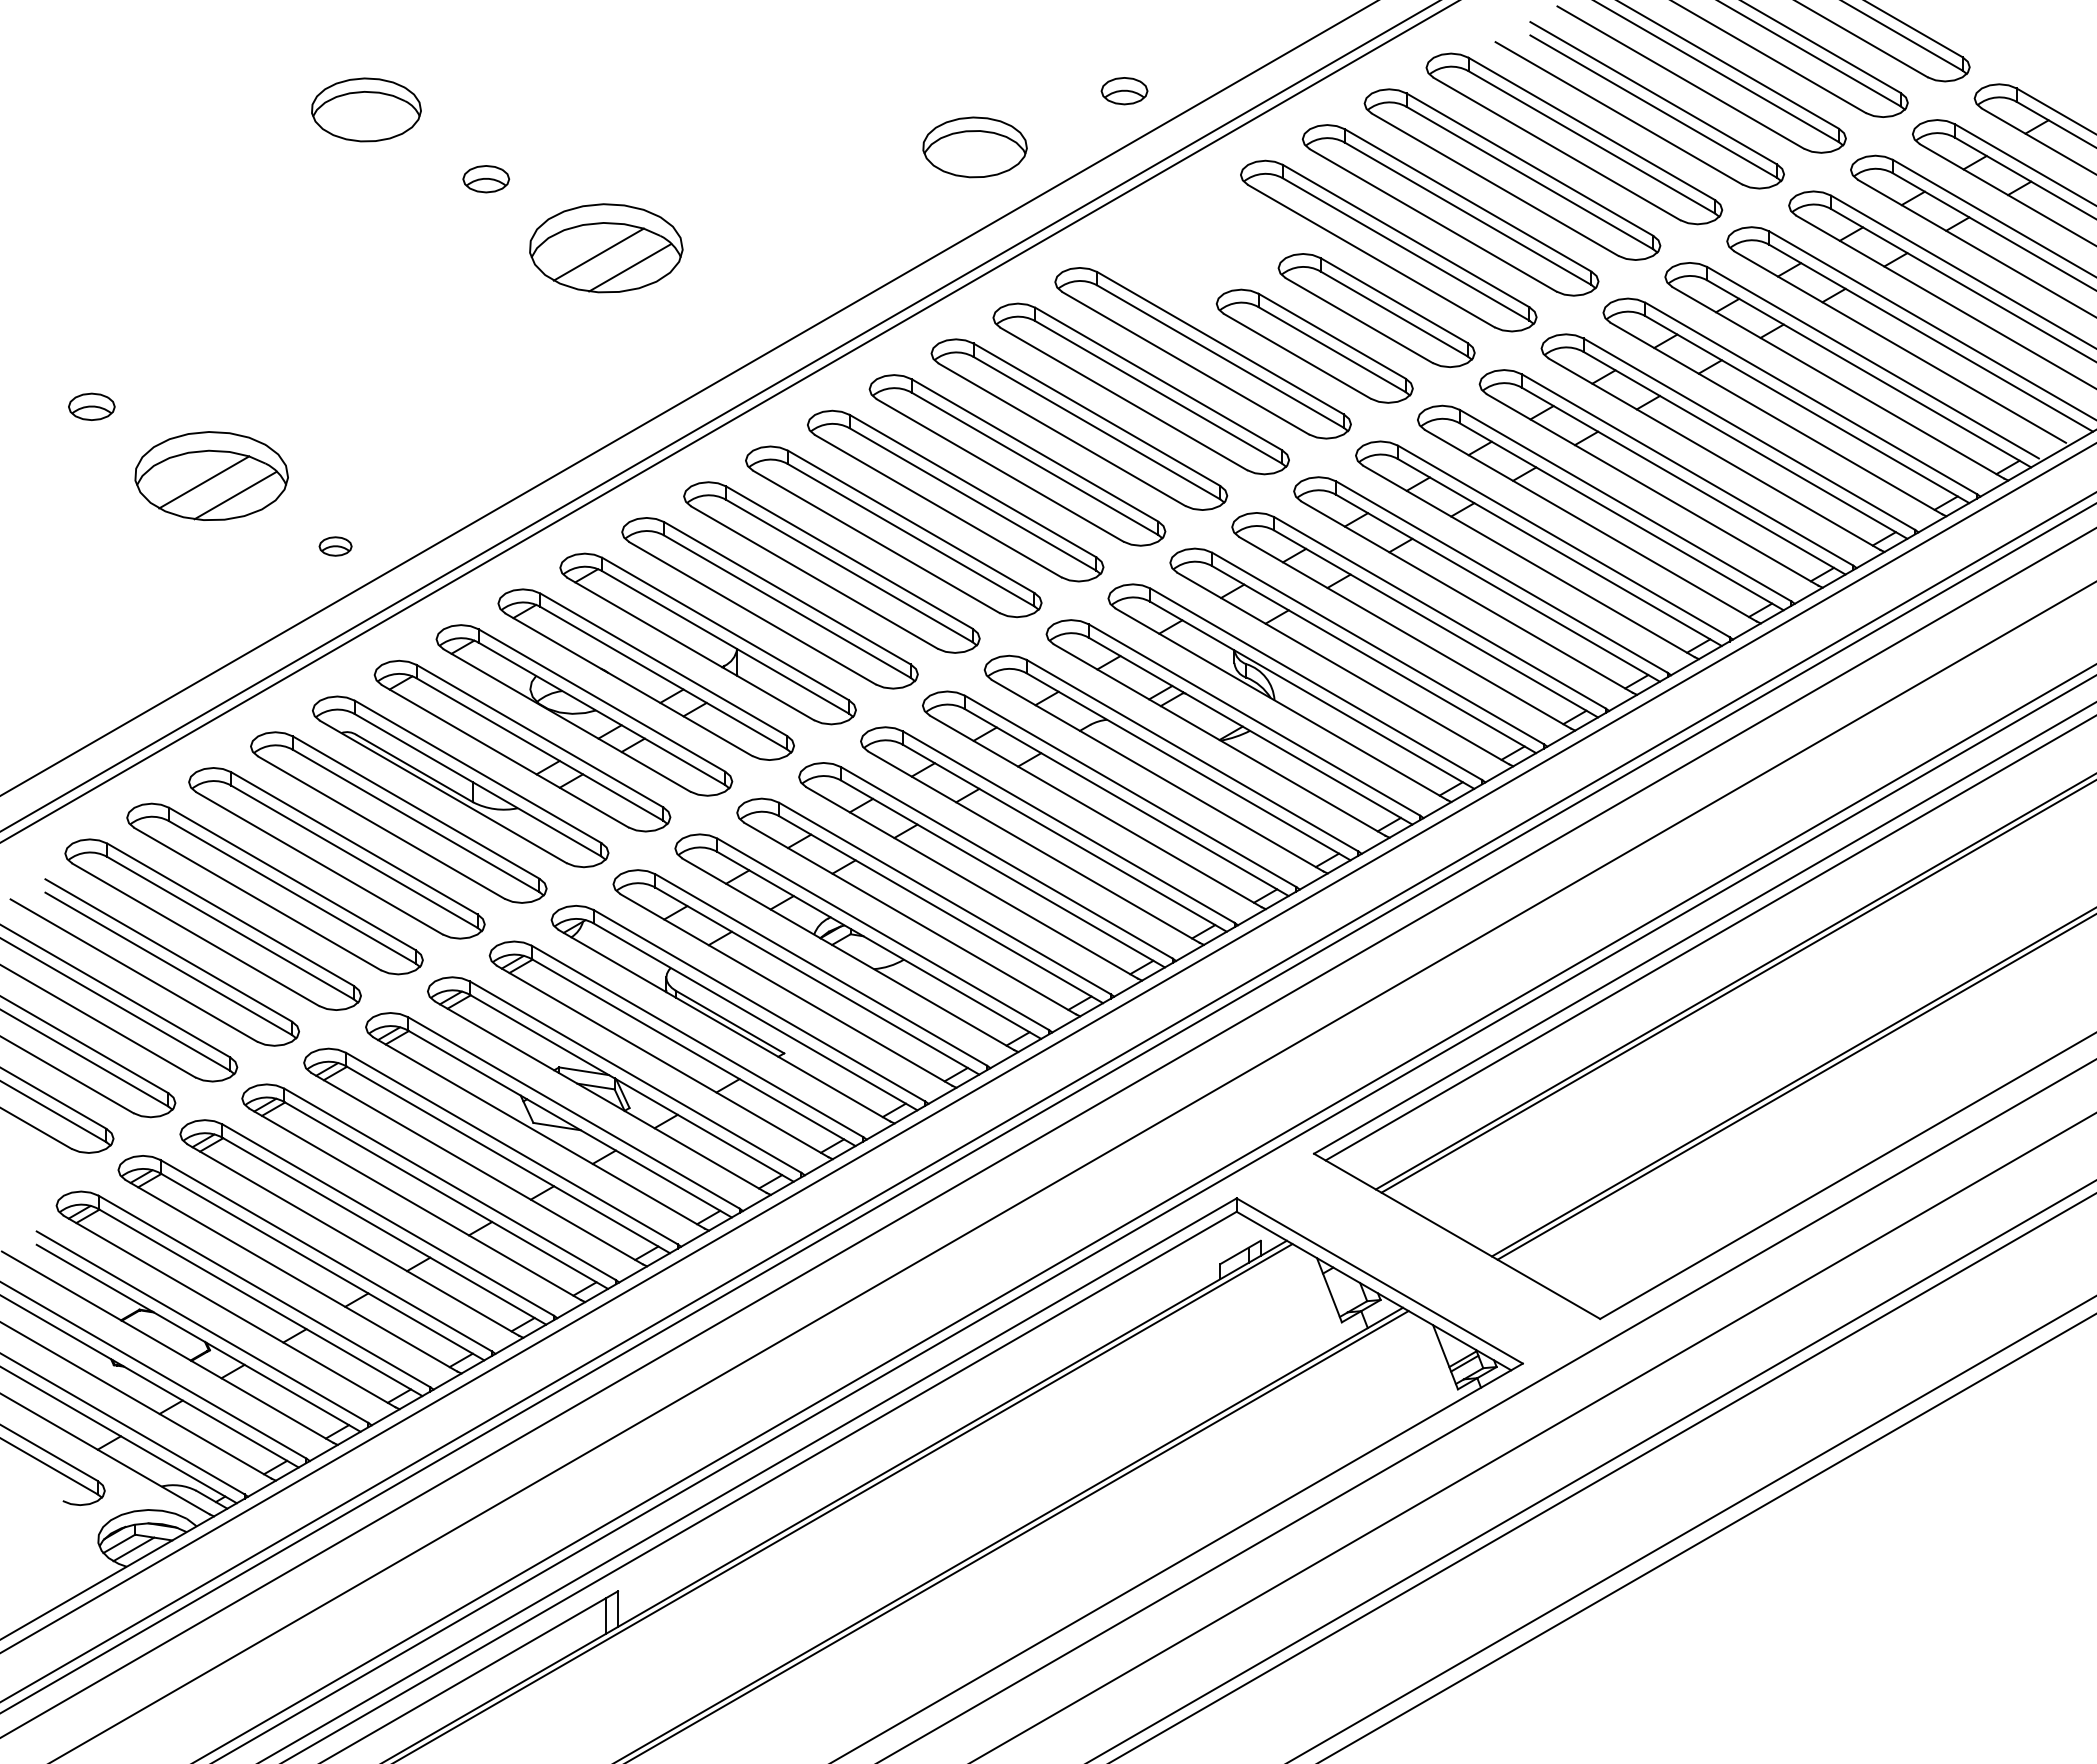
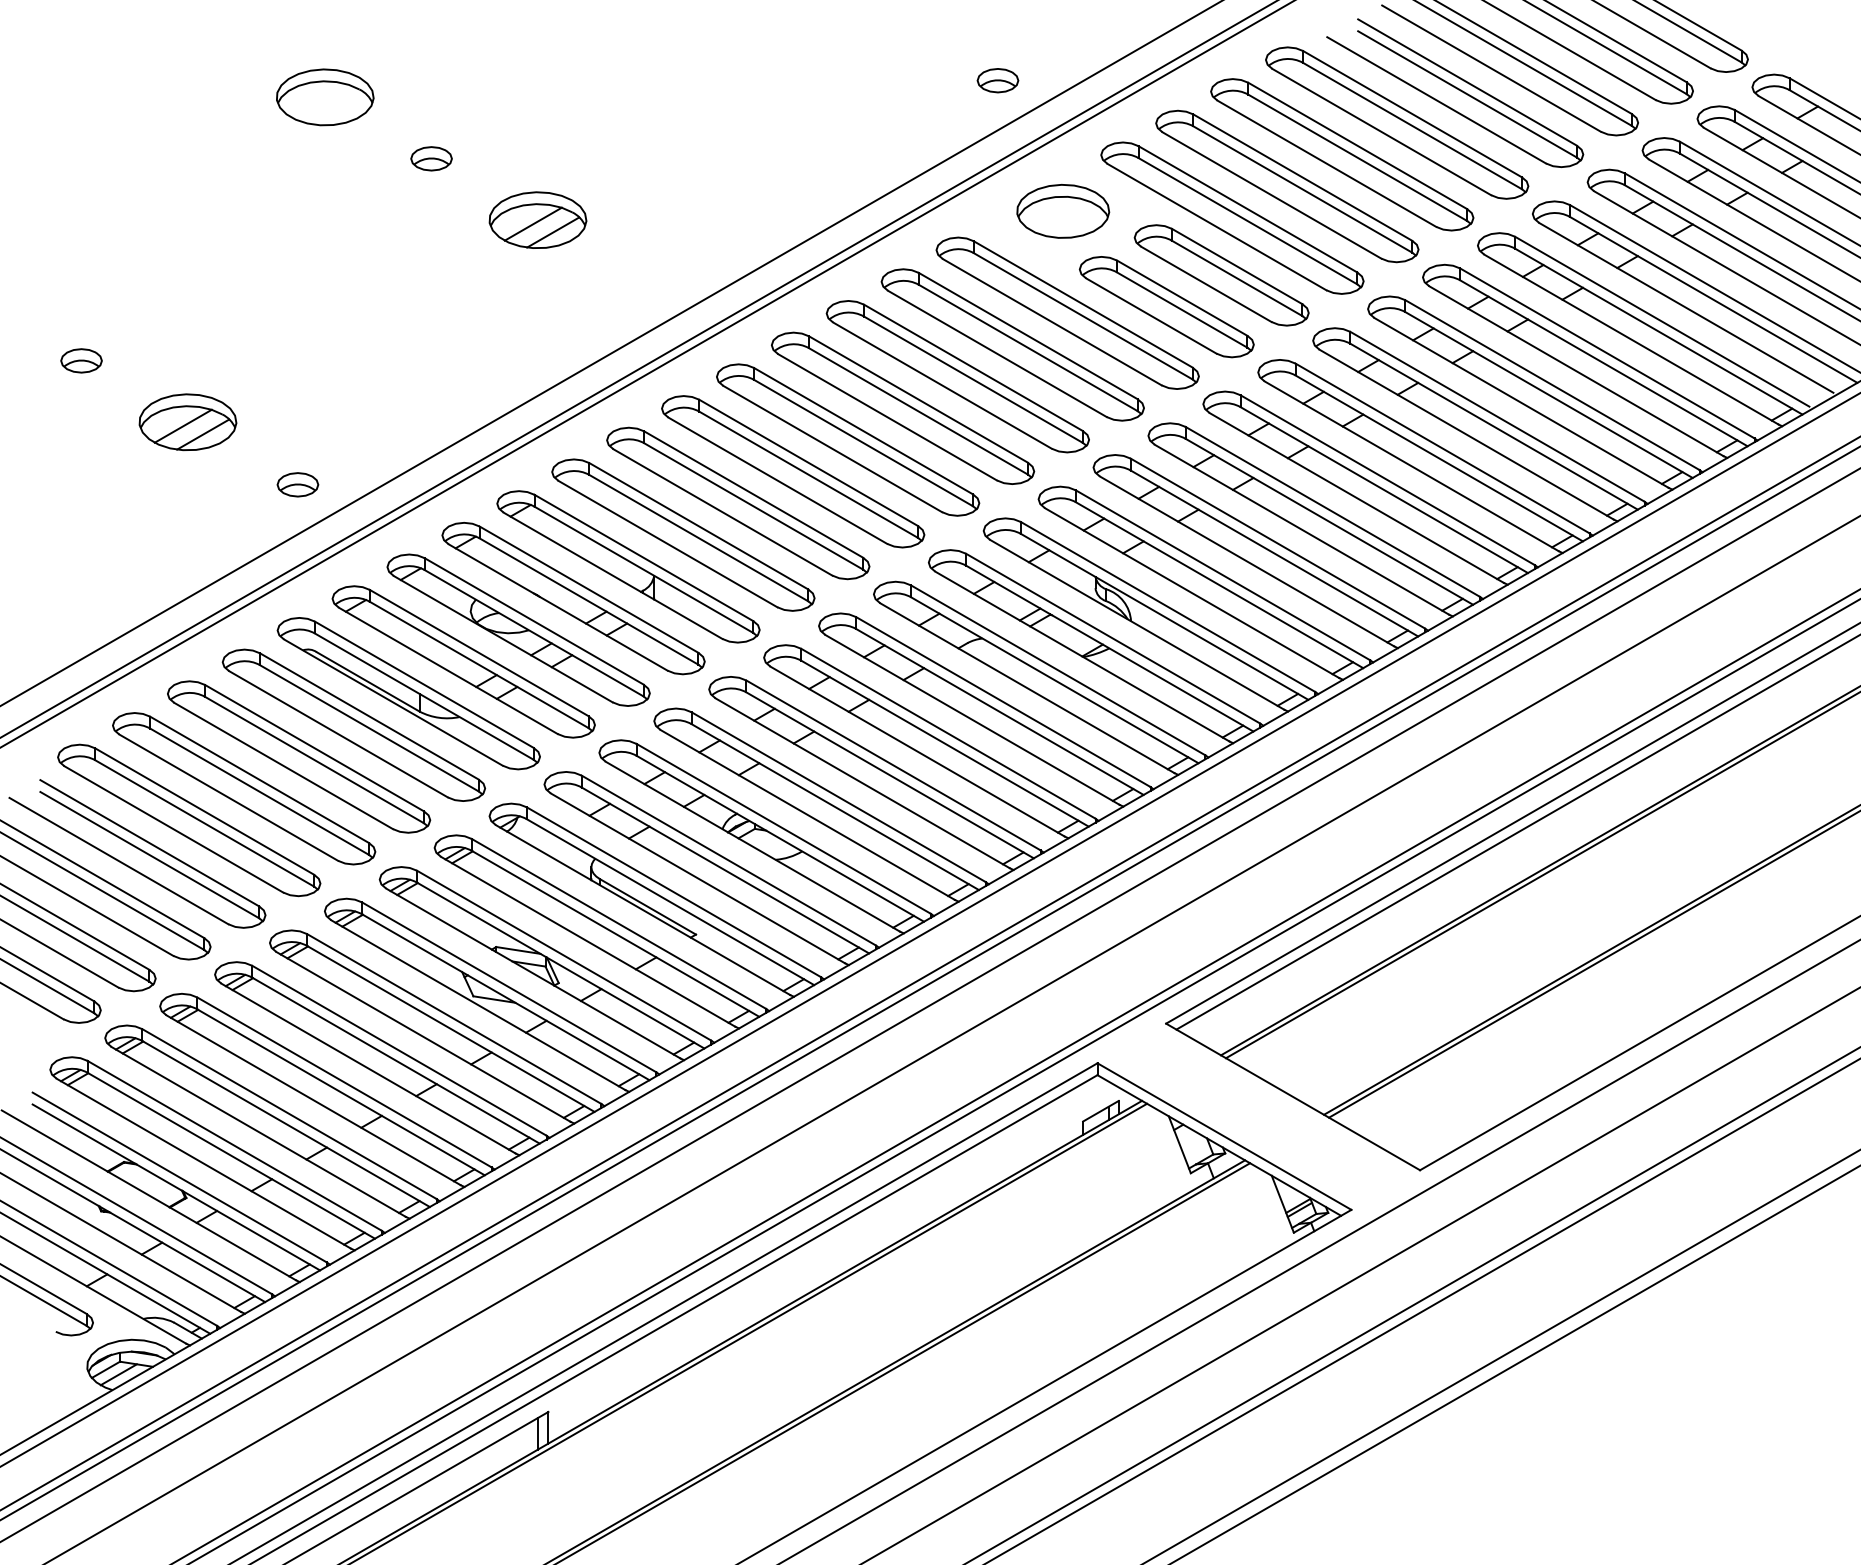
part: (974, 147) -> (1062, 211), moved
part: (605, 248) -> (537, 220), size x0.71
part: (211, 475) -> (187, 421), size x0.71
part: (335, 546) -> (297, 484), size x1.43

